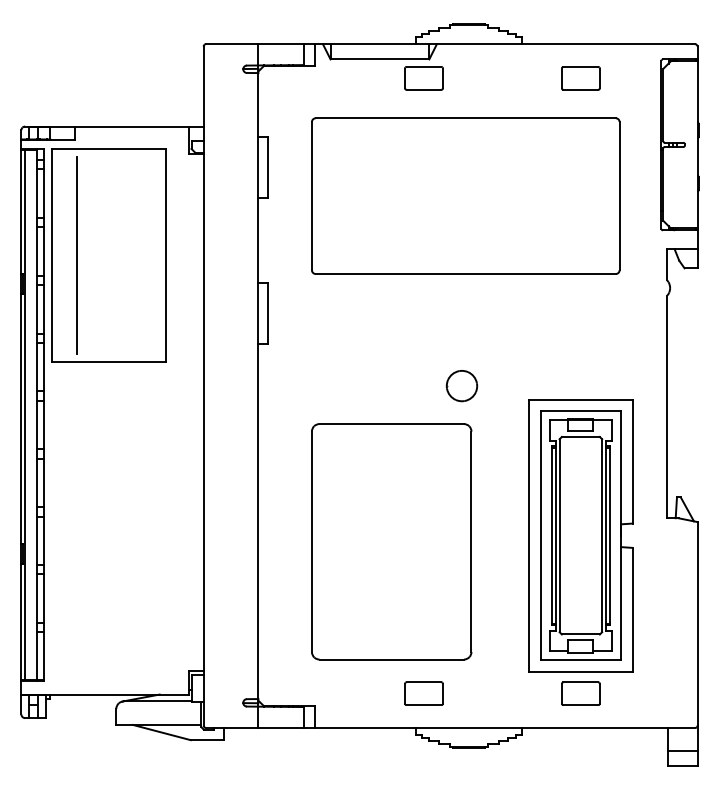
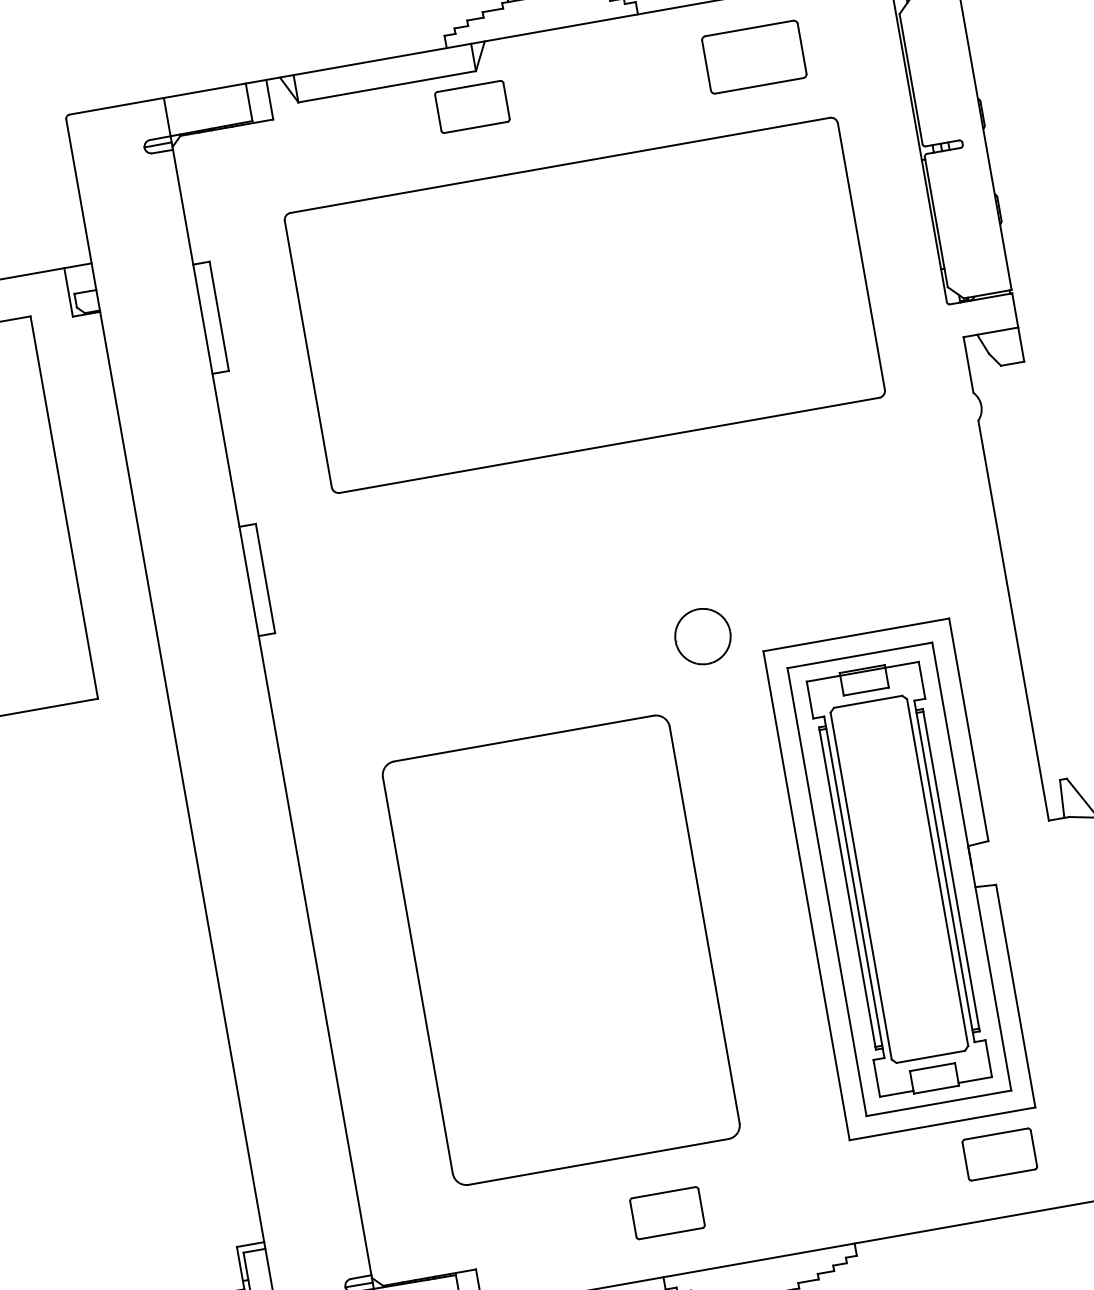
part: (580, 78) -> (753, 57), size x1.4
part: (461, 386) -> (702, 637), moved
part: (580, 693) -> (999, 1154), moved

